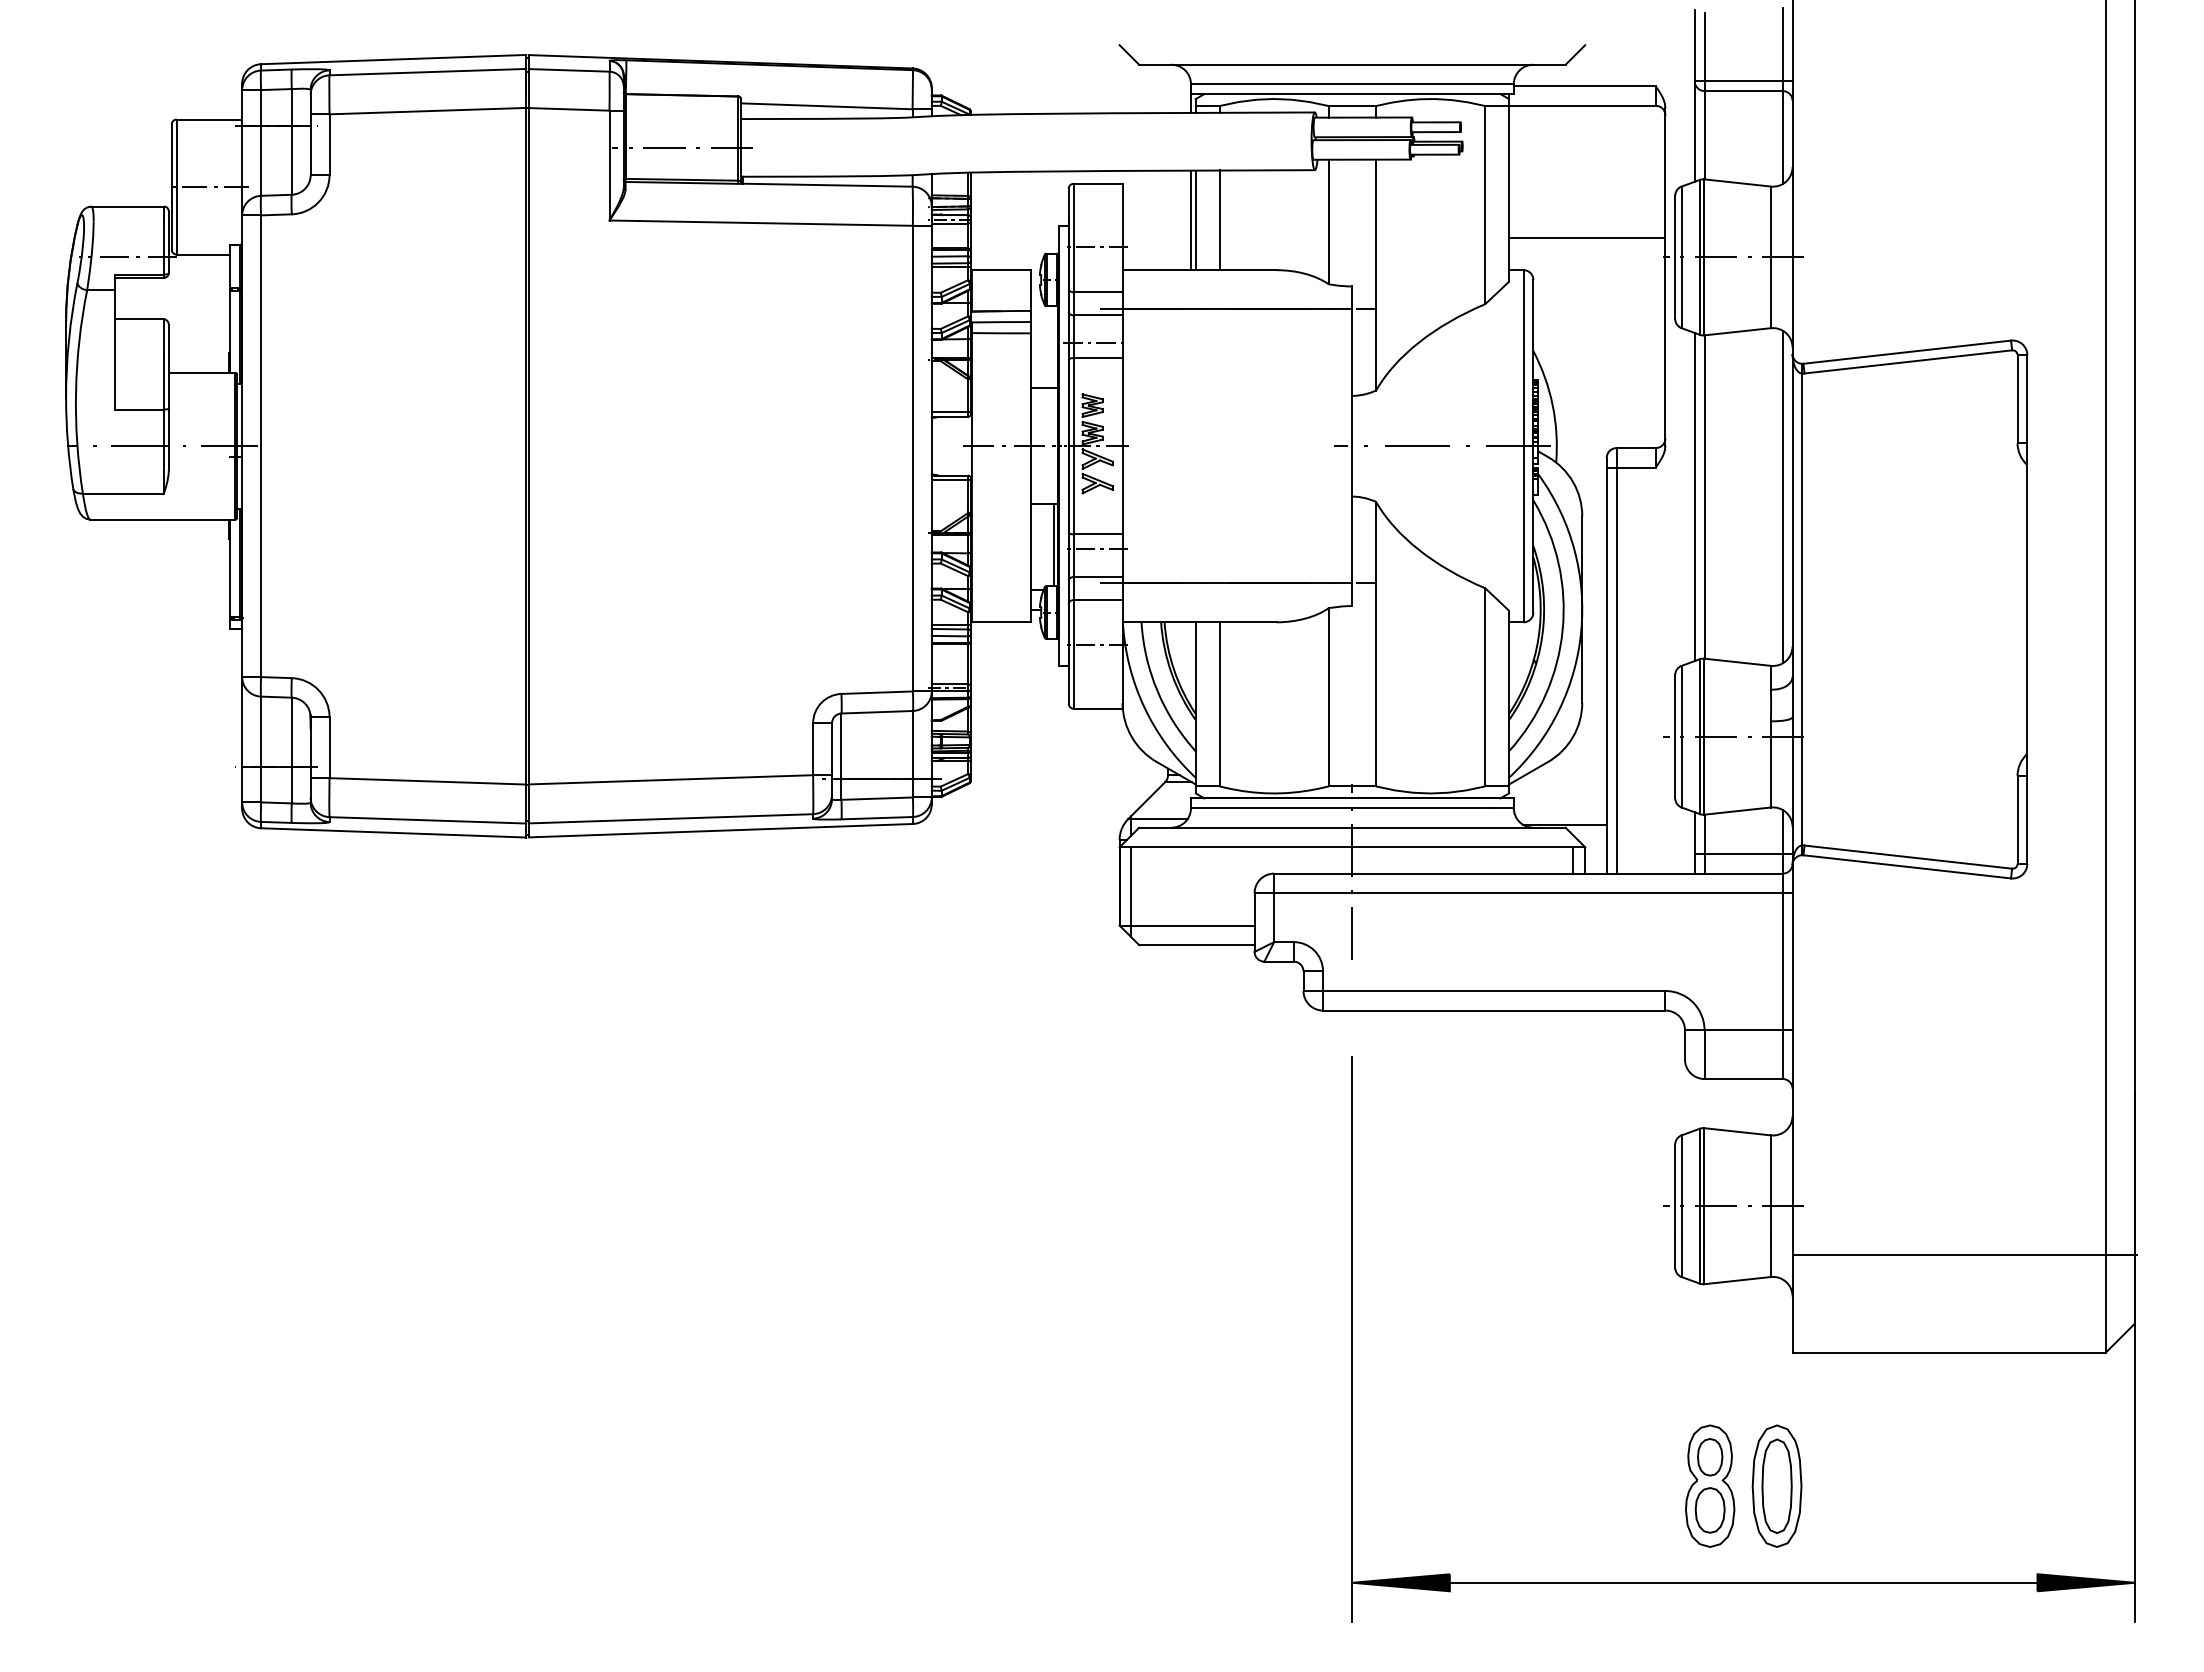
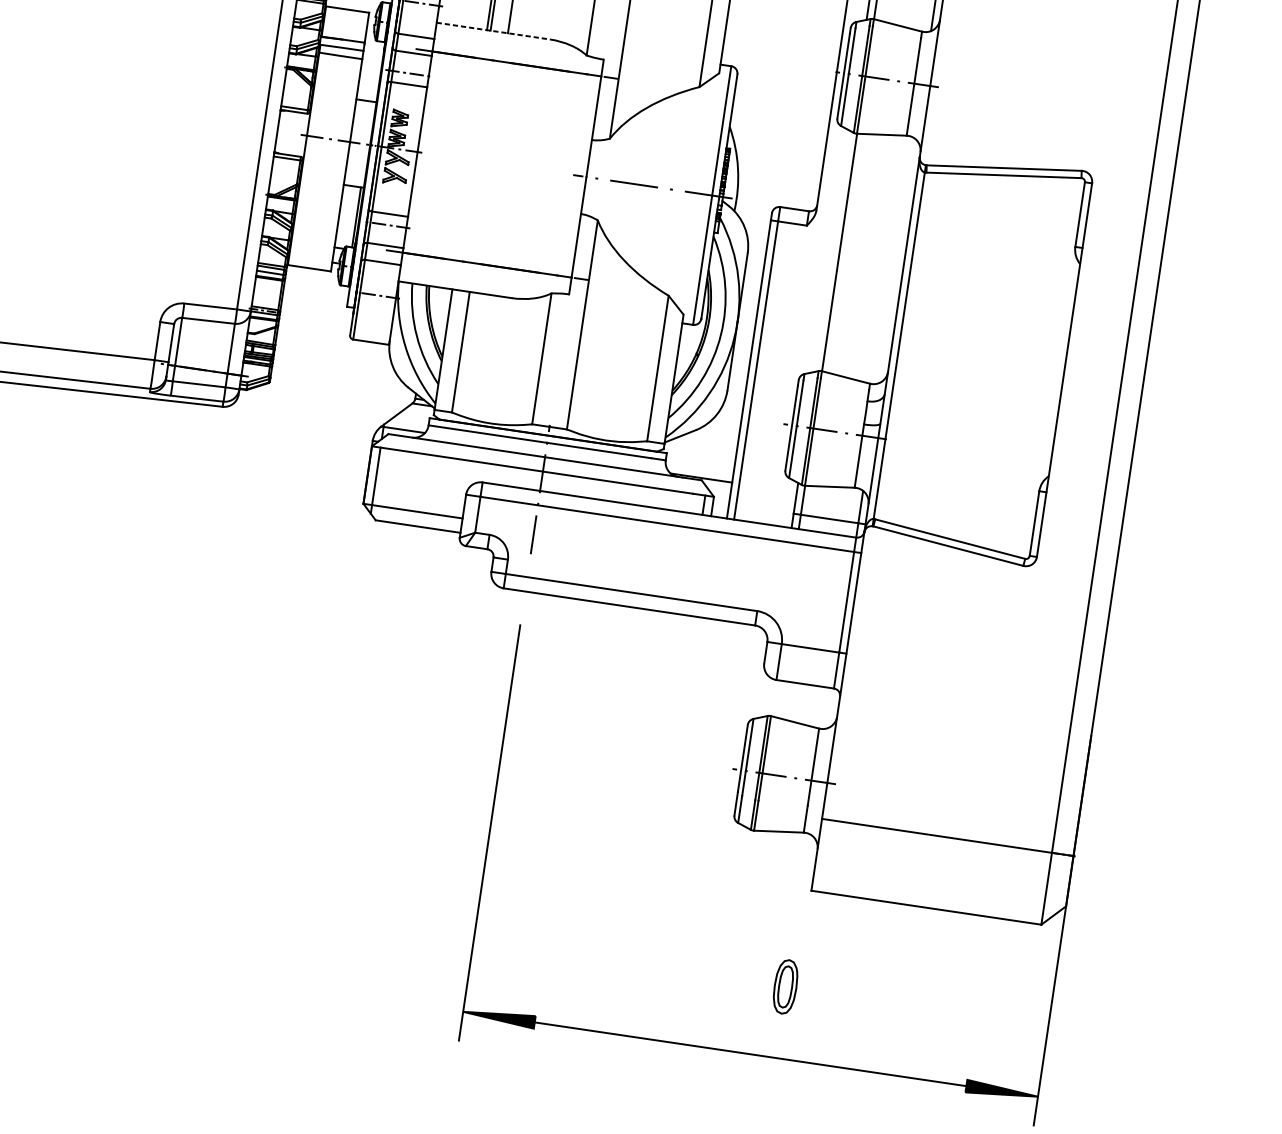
line: (1586, 237) -> (781, 49), removed
line: (1200, 270) -> (493, 31), solid -> dashed
line: (1694, 496) -> (832, 251), removed
line: (1782, 496) -> (896, 260), removed
part: (1710, 1485) -> (736, 979), removed
part: (1776, 1485) -> (785, 986), size x0.6

